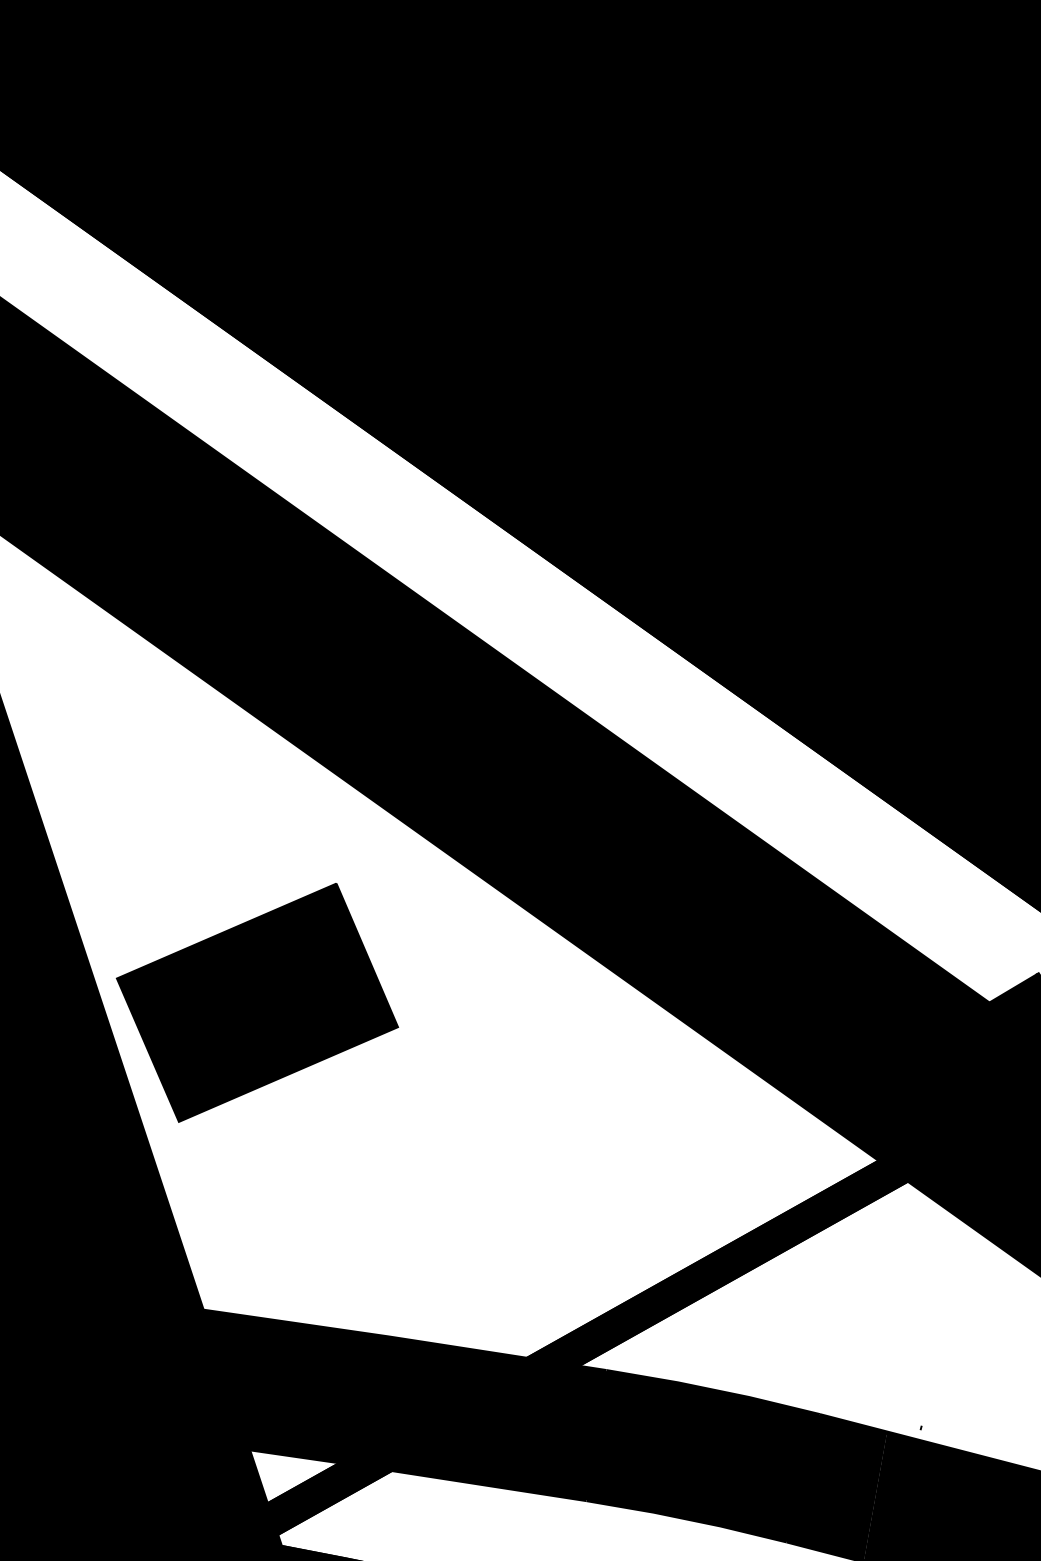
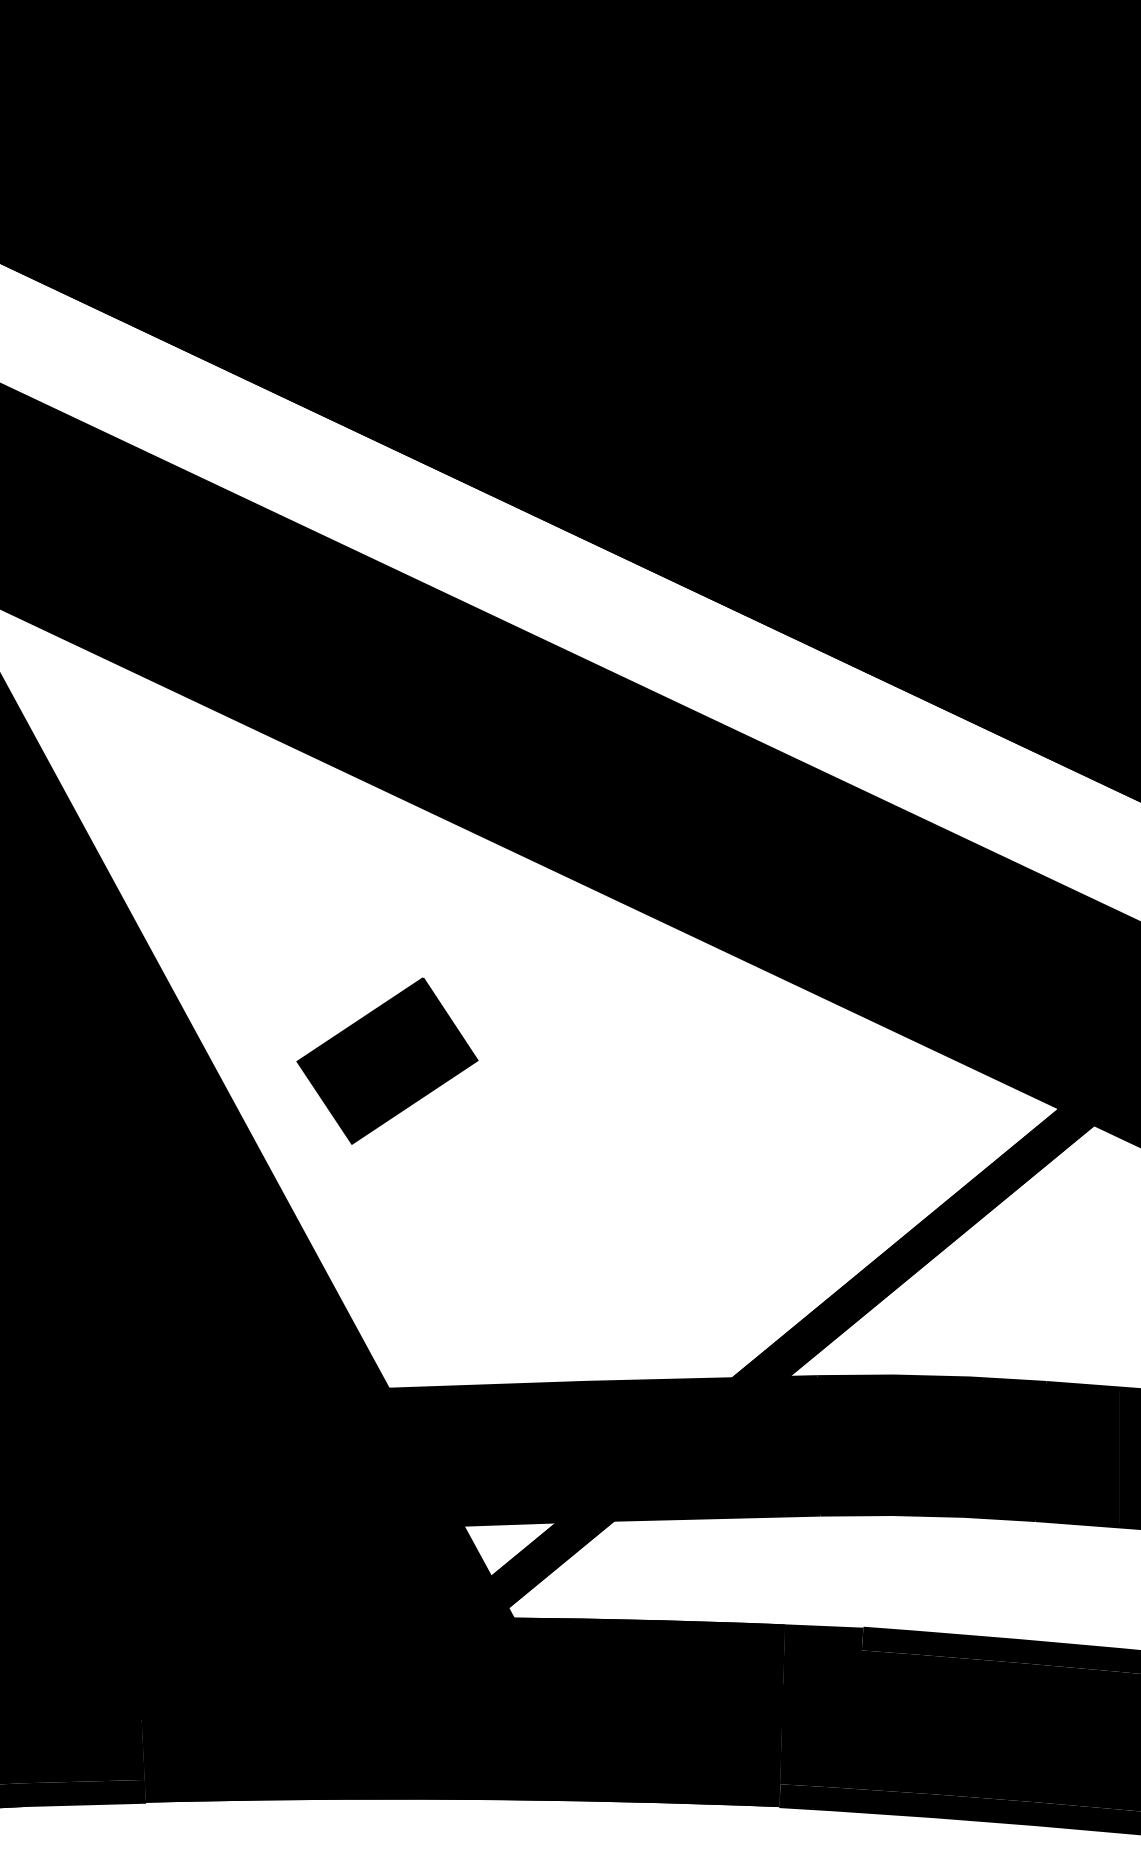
part: (257, 1002) -> (387, 1060), size x0.6

